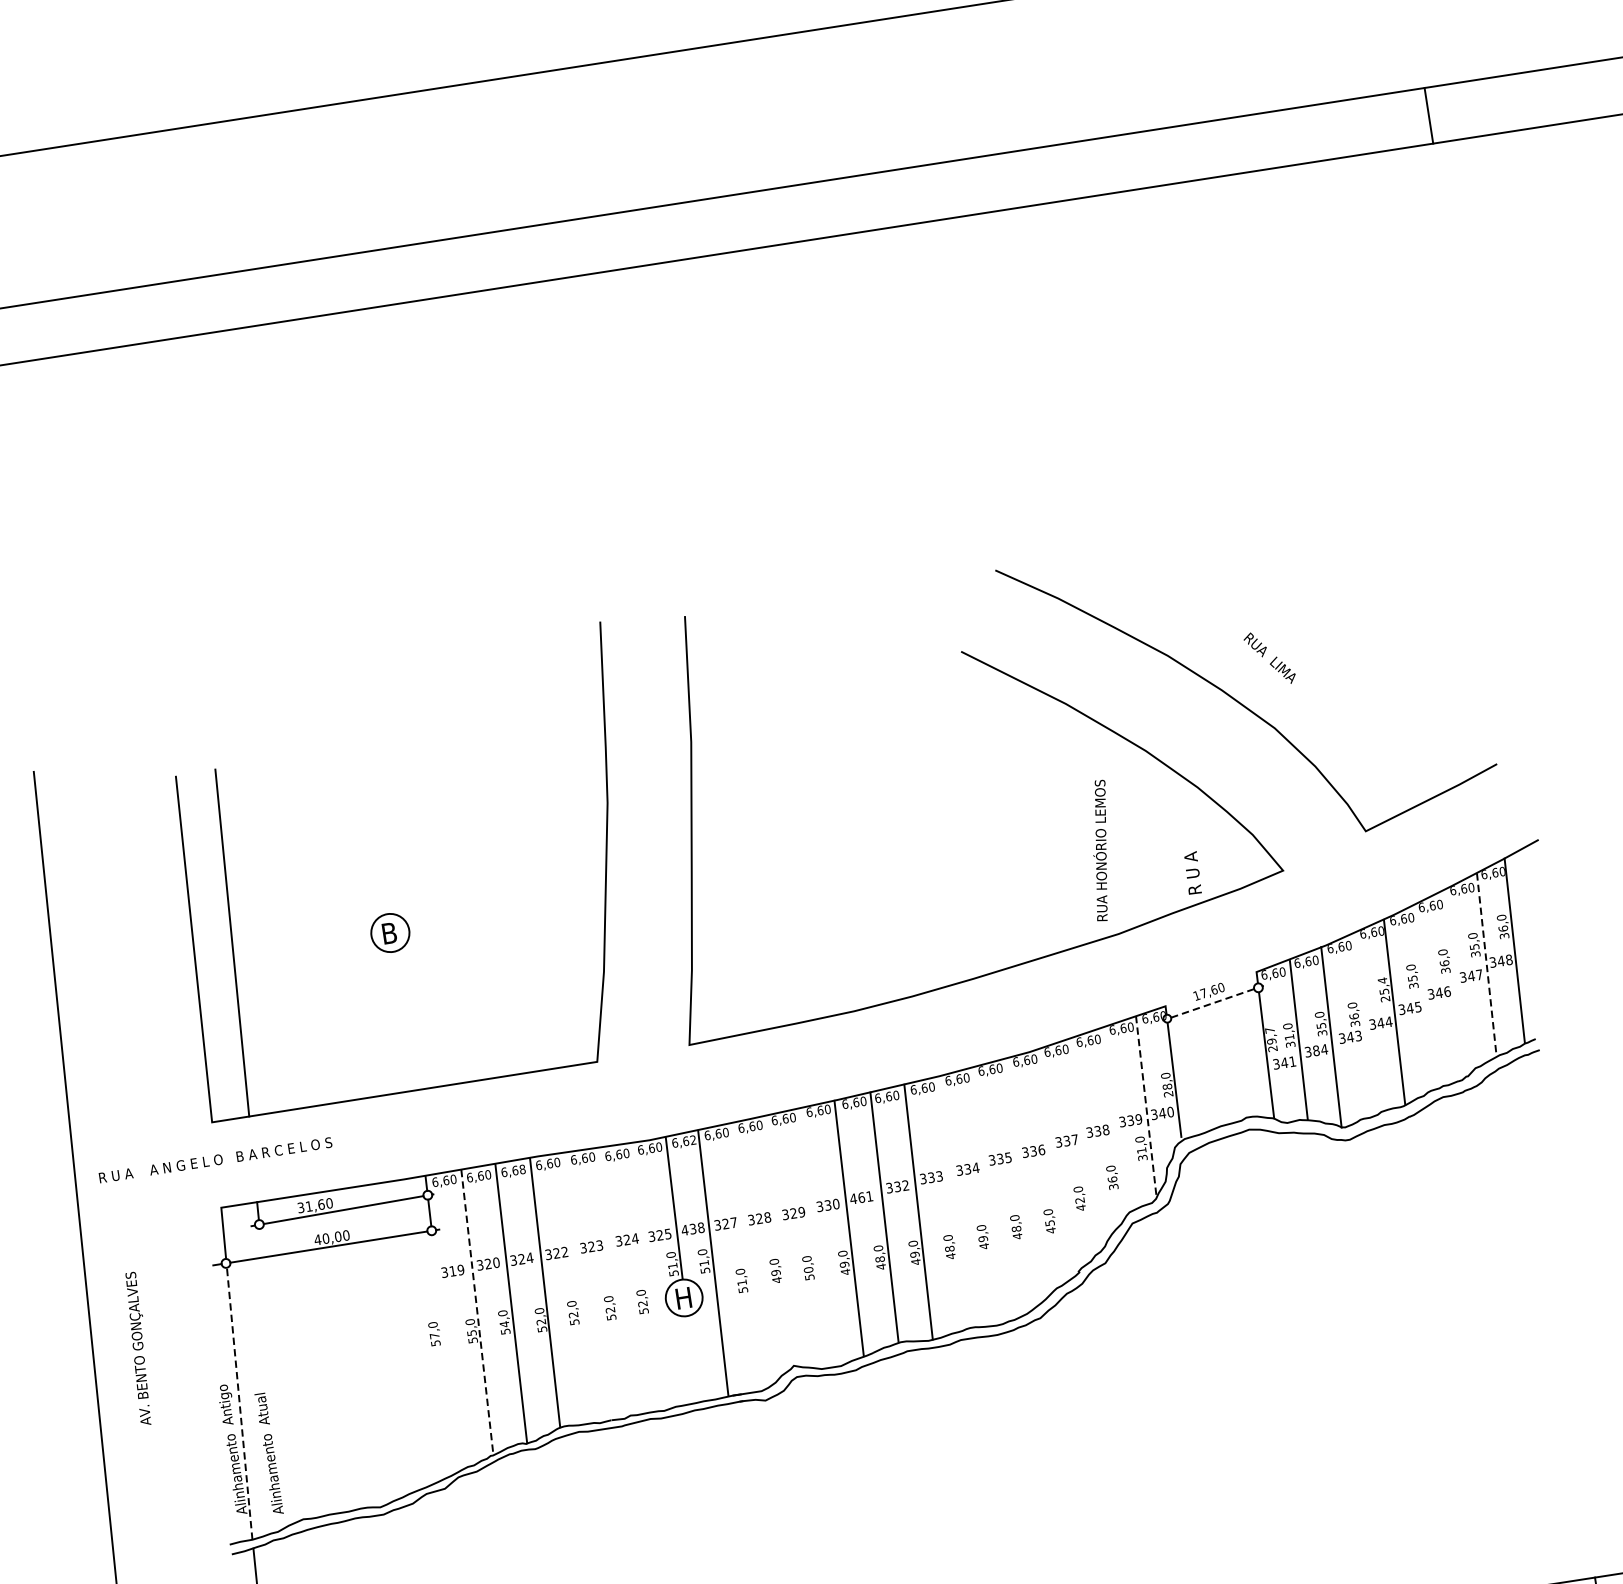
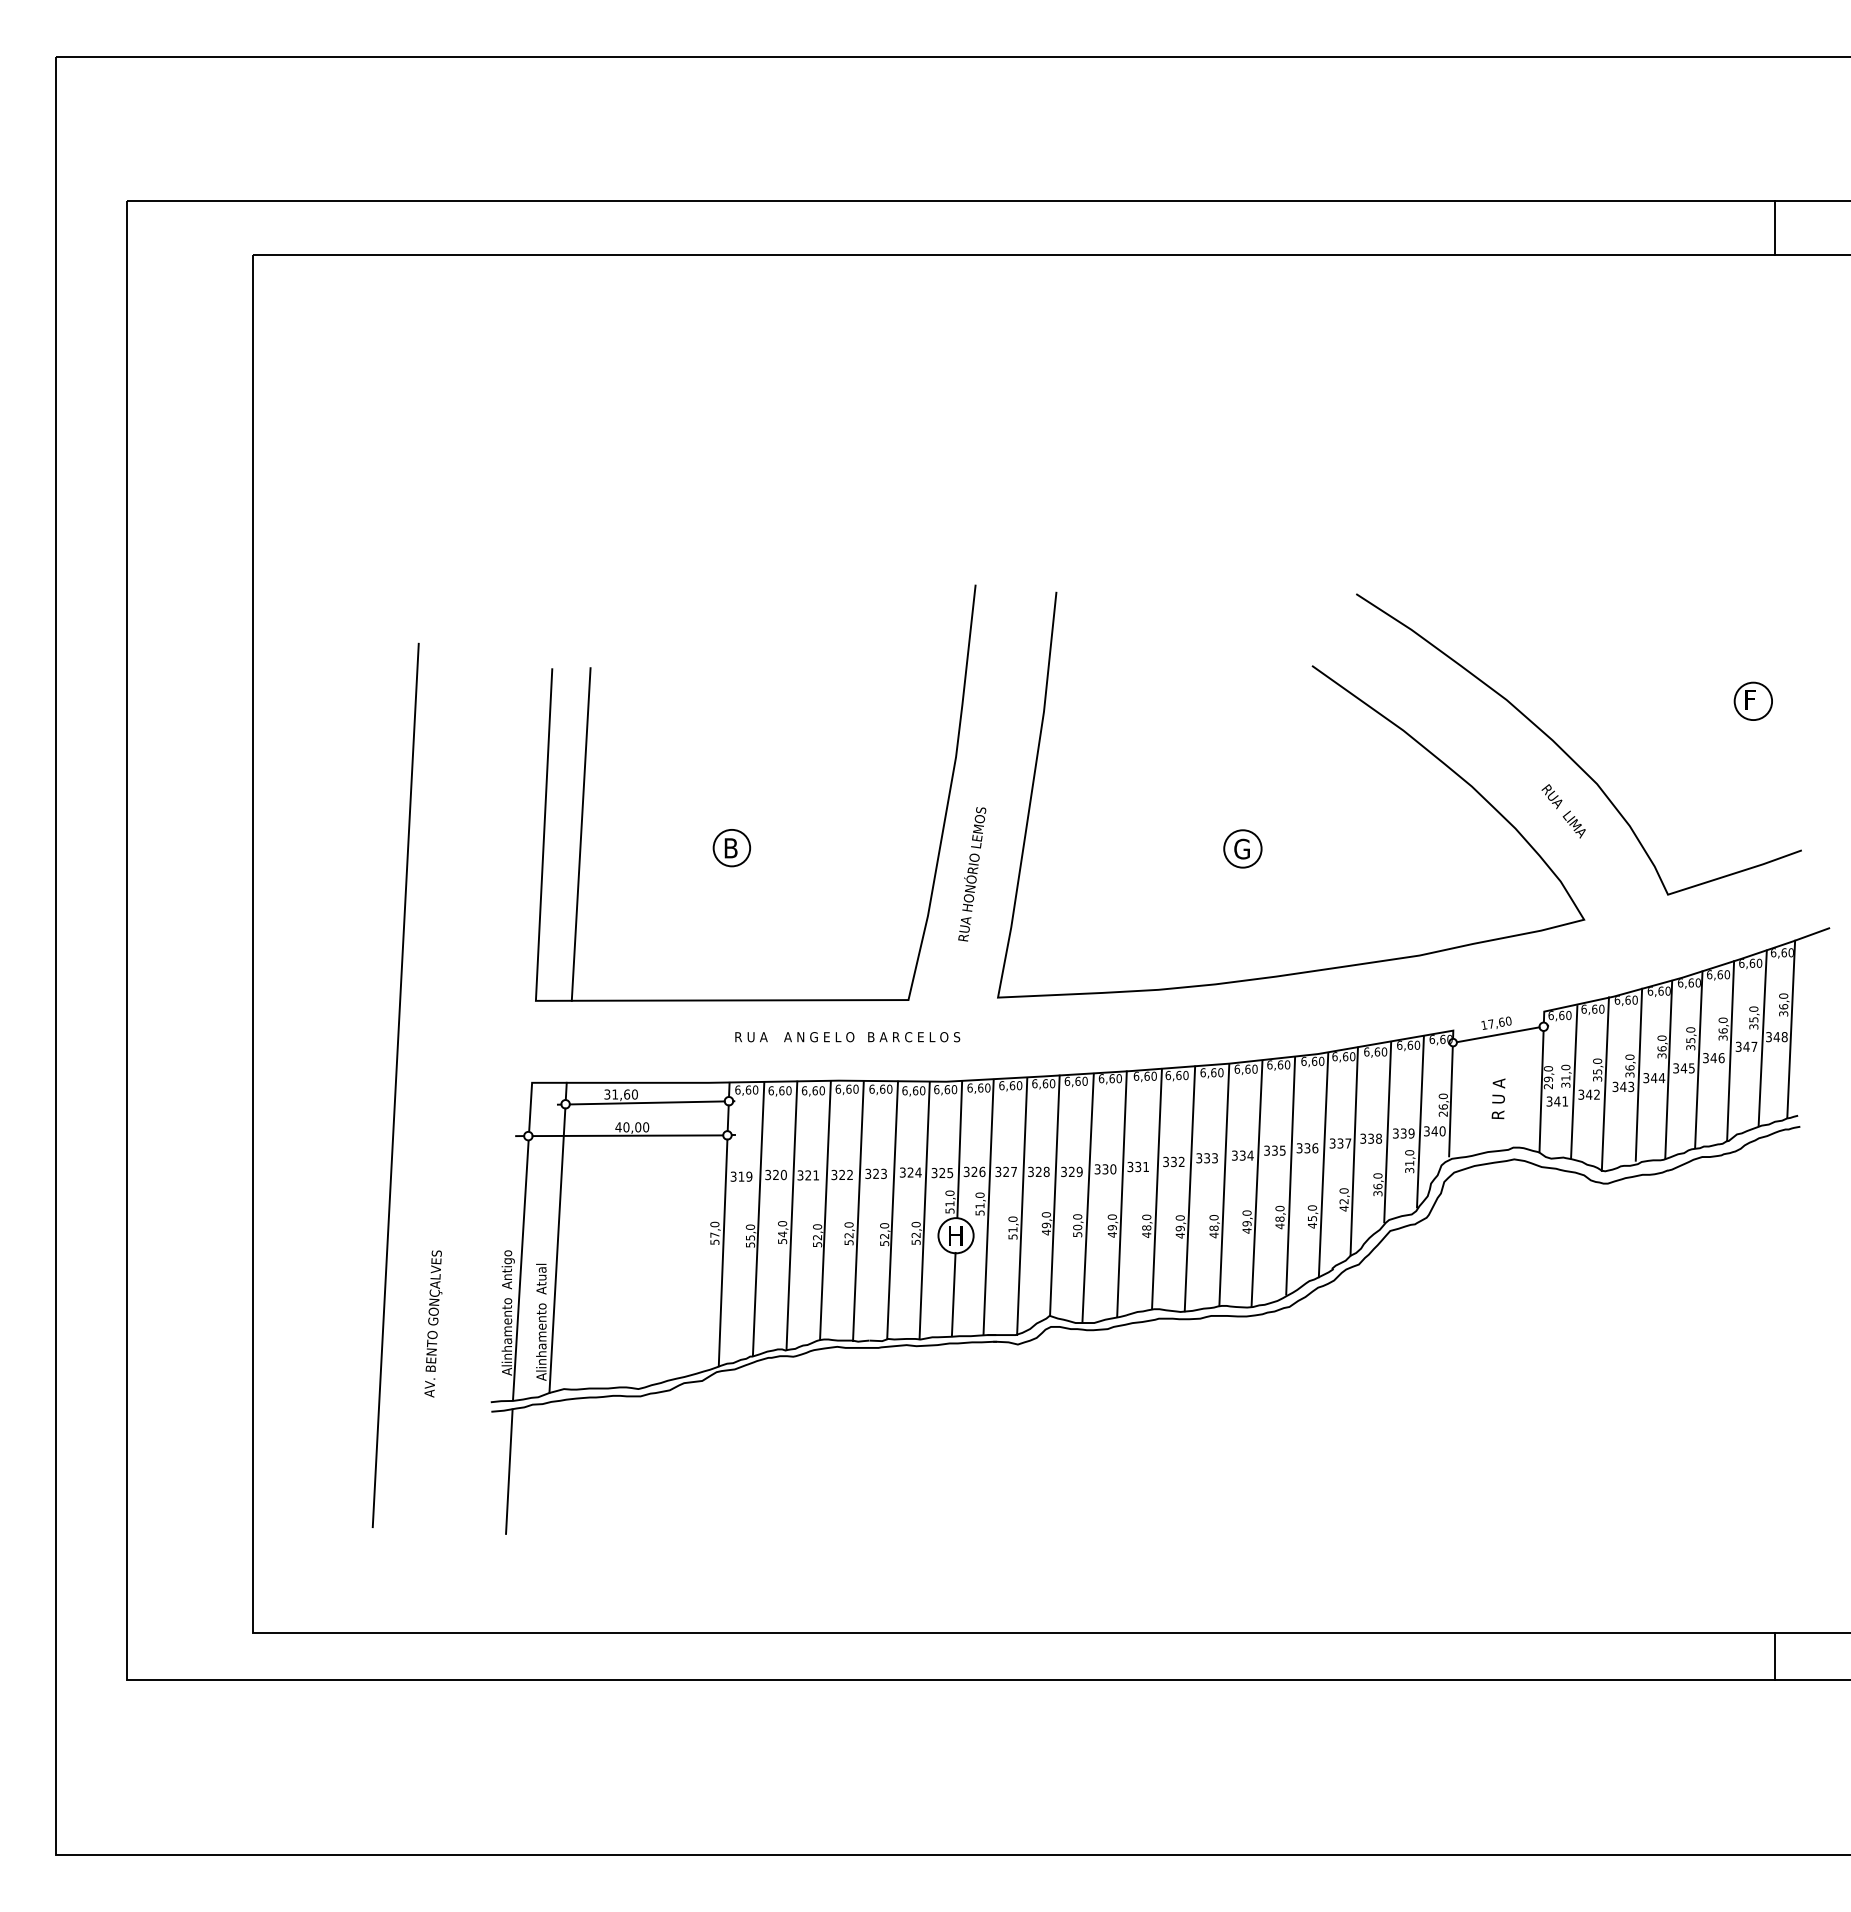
line: (1429, 116) -> (1775, 228), moved
part: (1422, 616) -> (1752, 700), added
text: (1269, 658) -> (1563, 811), moved
text: (1101, 850) -> (972, 874), moved
part: (918, 851) -> (1242, 848), added
text: (1192, 872) -> (1498, 1098), moved
line: (1486, 964) -> (1762, 1038), dashed -> solid
line: (1455, 983) -> (1730, 1051), added
text: (1383, 989) -> (1661, 1046), 25,4 -> 36,0
line: (1423, 996) -> (1698, 1059), added
line: (1212, 1003) -> (1498, 1034), dashed -> solid
line: (1364, 1021) -> (1638, 1074), added
text: (1270, 1030) -> (1548, 1068), 29,7 -> 29,0
text: (1320, 1049) -> (1593, 1094), 384 -> 342
text: (1166, 1086) -> (1442, 1106), 28,0 -> 26,0
line: (1146, 1105) -> (1420, 1121), dashed -> solid
line: (1113, 1122) -> (1387, 1132), added
text: (692, 1139) -> (987, 1087), 6,62 -> 6,60
line: (1081, 1147) -> (1353, 1151), added
text: (215, 1160) -> (847, 1037), moved
line: (1052, 1166) -> (1323, 1165), added
text: (521, 1169) -> (821, 1090), 6,68 -> 6,60
line: (1020, 1182) -> (1290, 1175), added
line: (986, 1195) -> (1256, 1183), added
text: (857, 1197) -> (1134, 1166), 461 -> 331
line: (953, 1202) -> (1224, 1184), added
text: (692, 1228) -> (974, 1171), 438 -> 326
line: (814, 1237) -> (1087, 1197), added
line: (779, 1240) -> (1054, 1195), added
line: (748, 1257) -> (1022, 1206), added
text: (530, 1258) -> (816, 1175), 324 -> 321
line: (647, 1276) -> (924, 1210), added
line: (614, 1281) -> (892, 1209), added
line: (579, 1288) -> (858, 1211), added
line: (477, 1312) -> (758, 1219), dashed -> solid
text: (138, 1348) -> (433, 1323), moved
line: (445, 1352) -> (722, 1252), added
line: (690, 1358) -> (953, 1293), added
line: (274, 1377) -> (557, 1250), added
line: (239, 1403) -> (520, 1270), dashed -> solid

